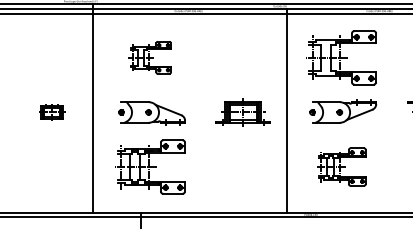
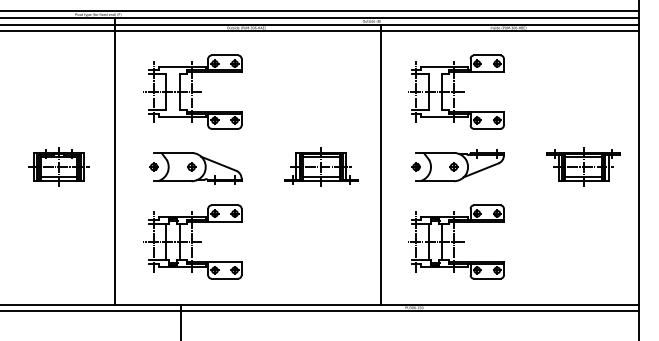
part: (149, 57) -> (192, 91), size x1.67
part: (51, 112) -> (58, 166), size x1.67
part: (341, 166) -> (456, 241), size x1.43

